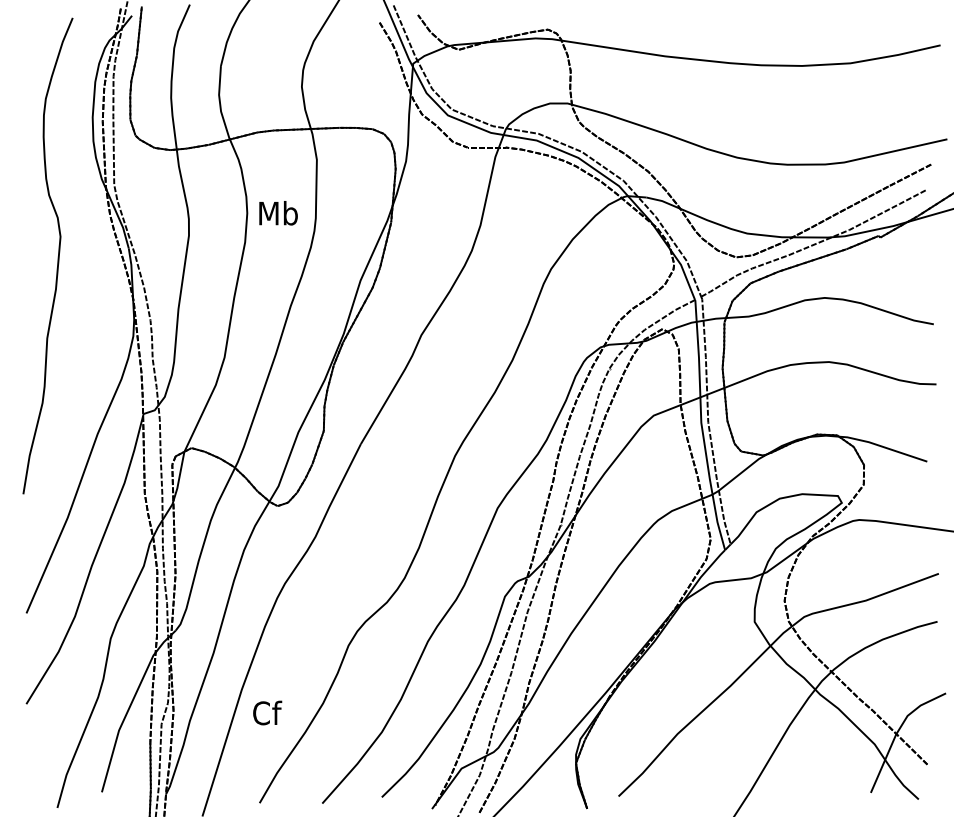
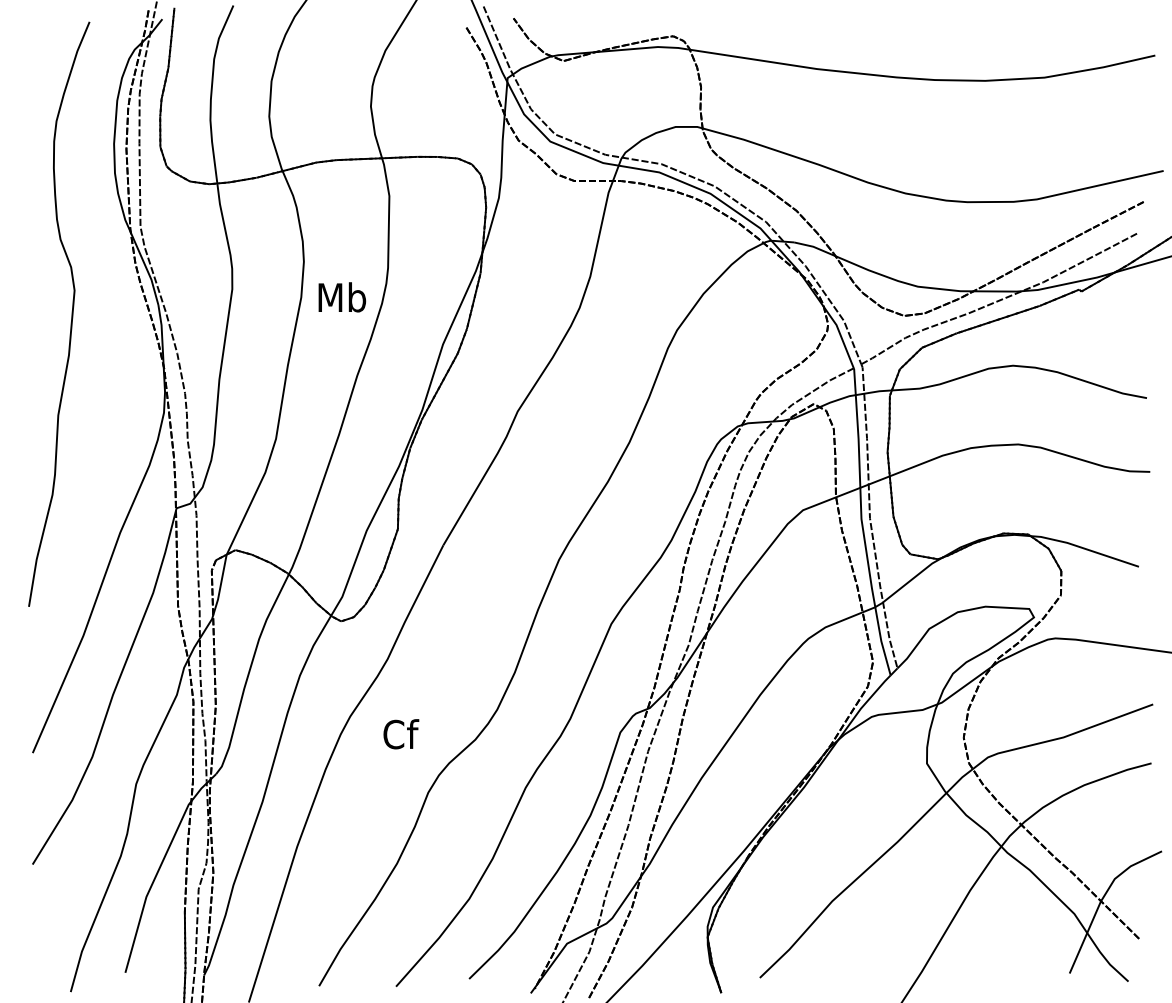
text: (278, 213) -> (342, 297), moved
text: (267, 712) -> (401, 733), moved

